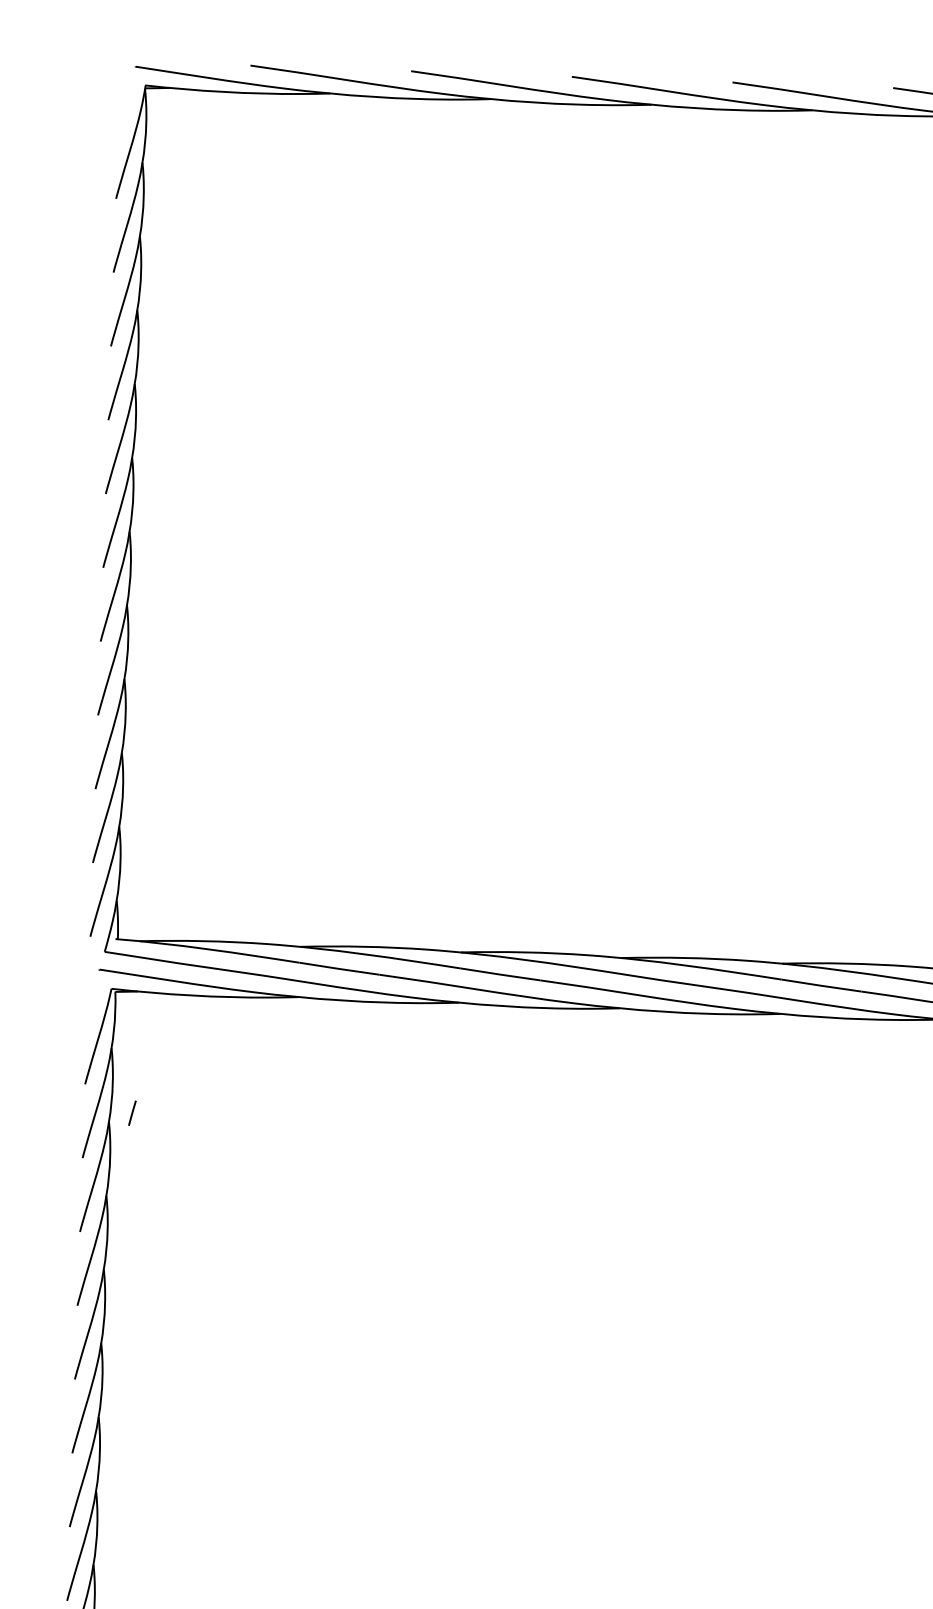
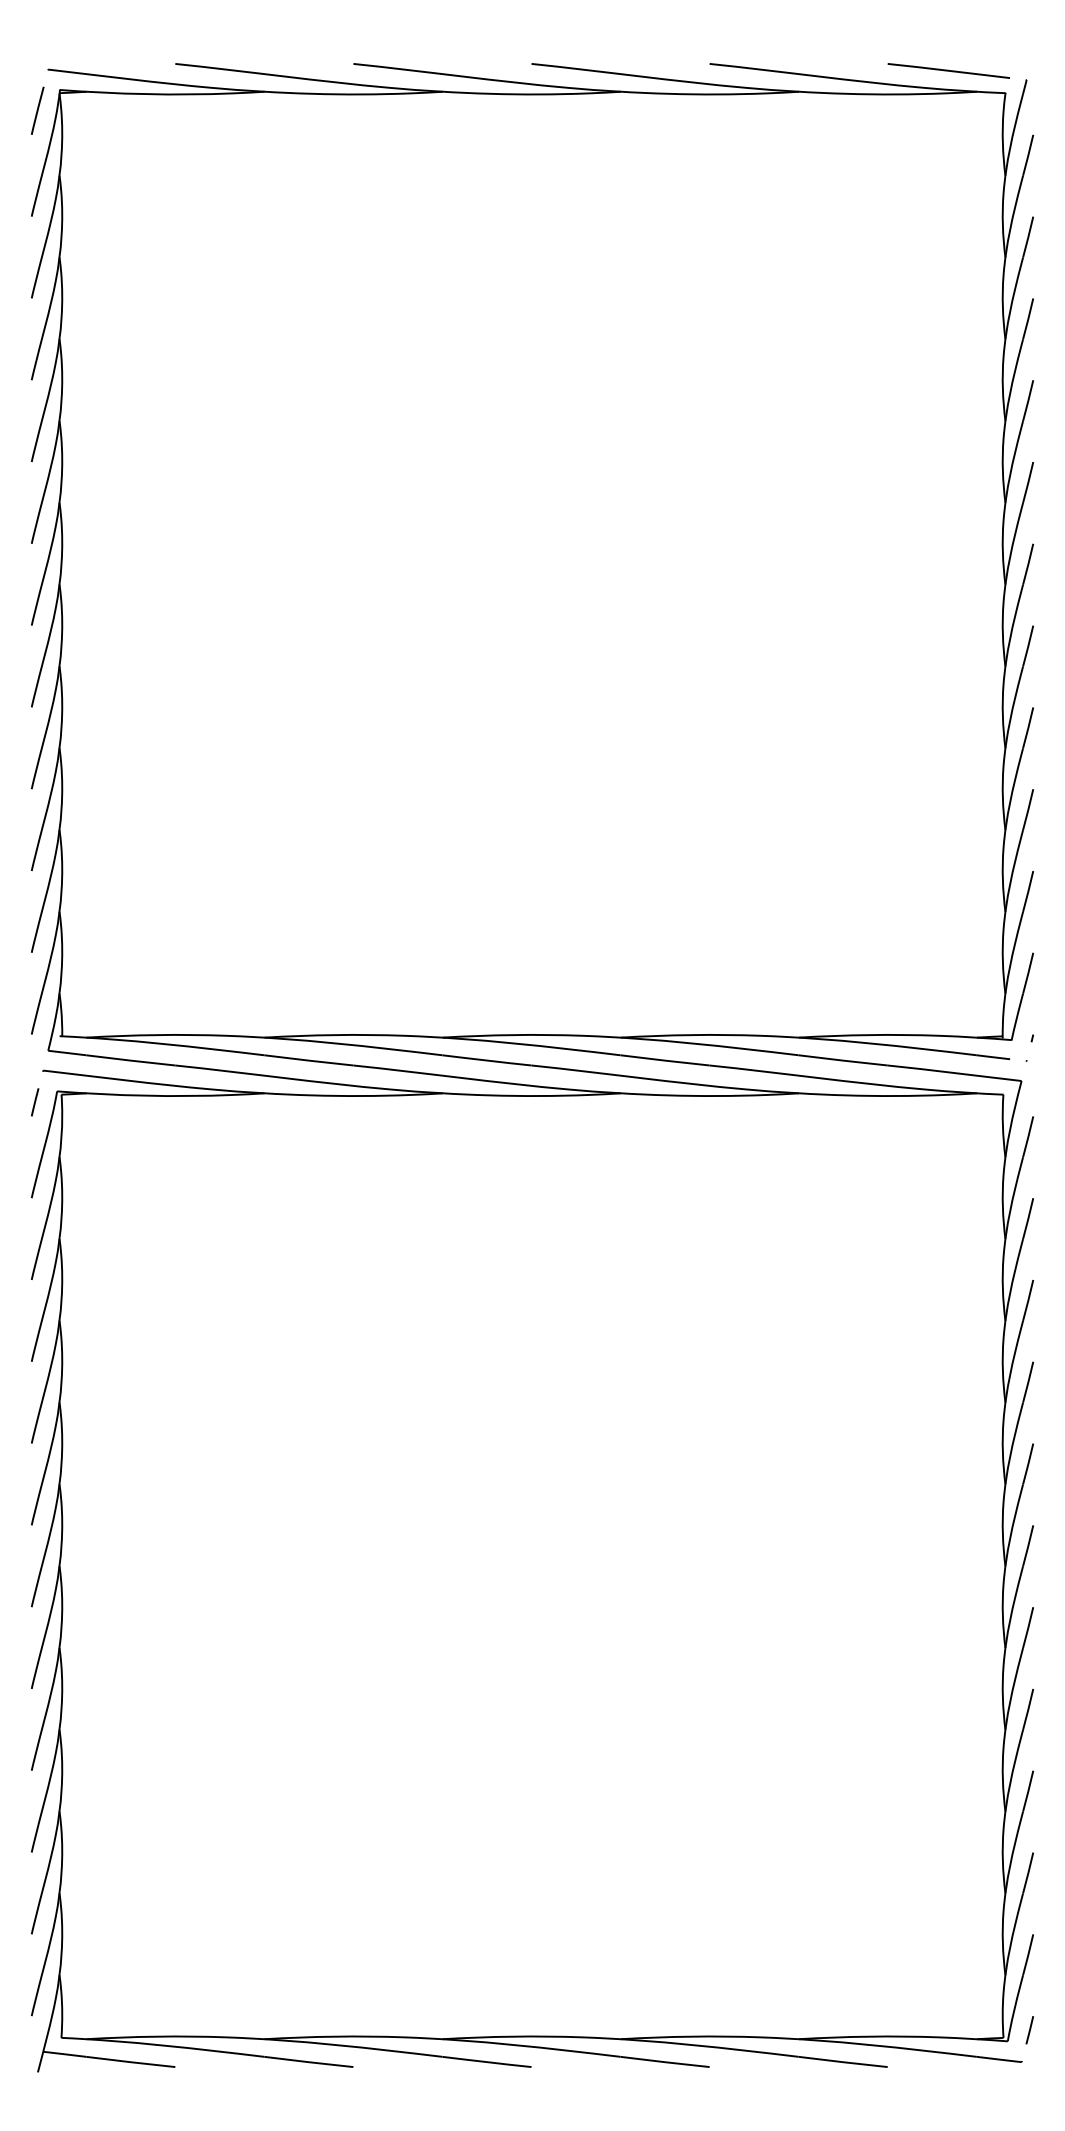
line: (124, 103) -> (37, 110), added
line: (132, 1113) -> (35, 1102), moved

